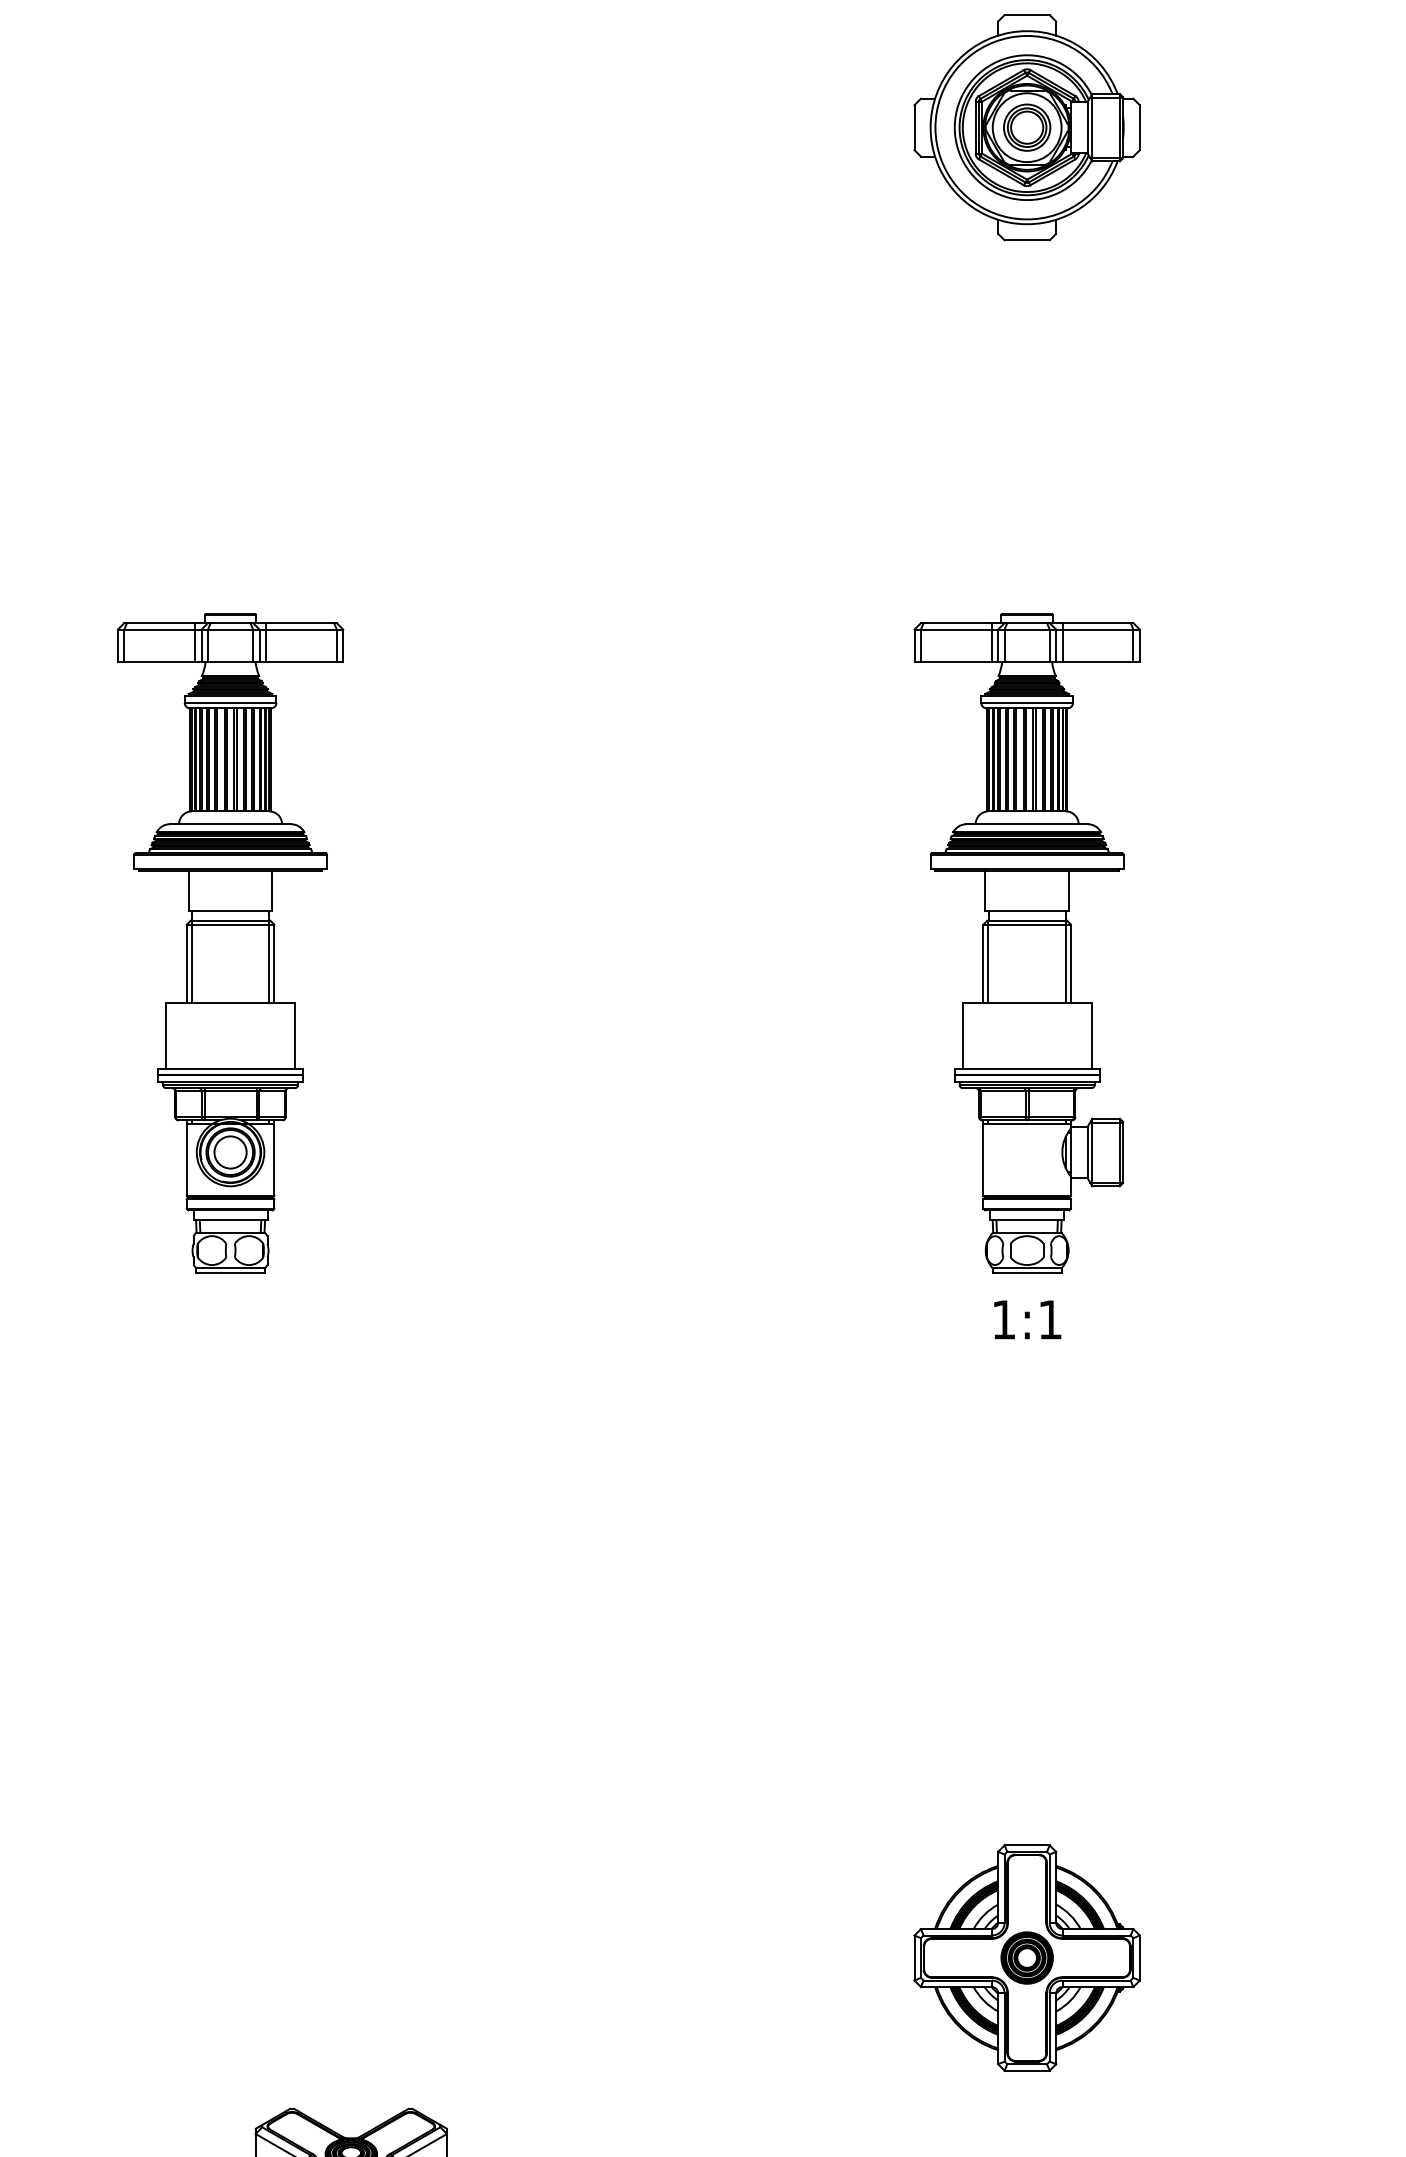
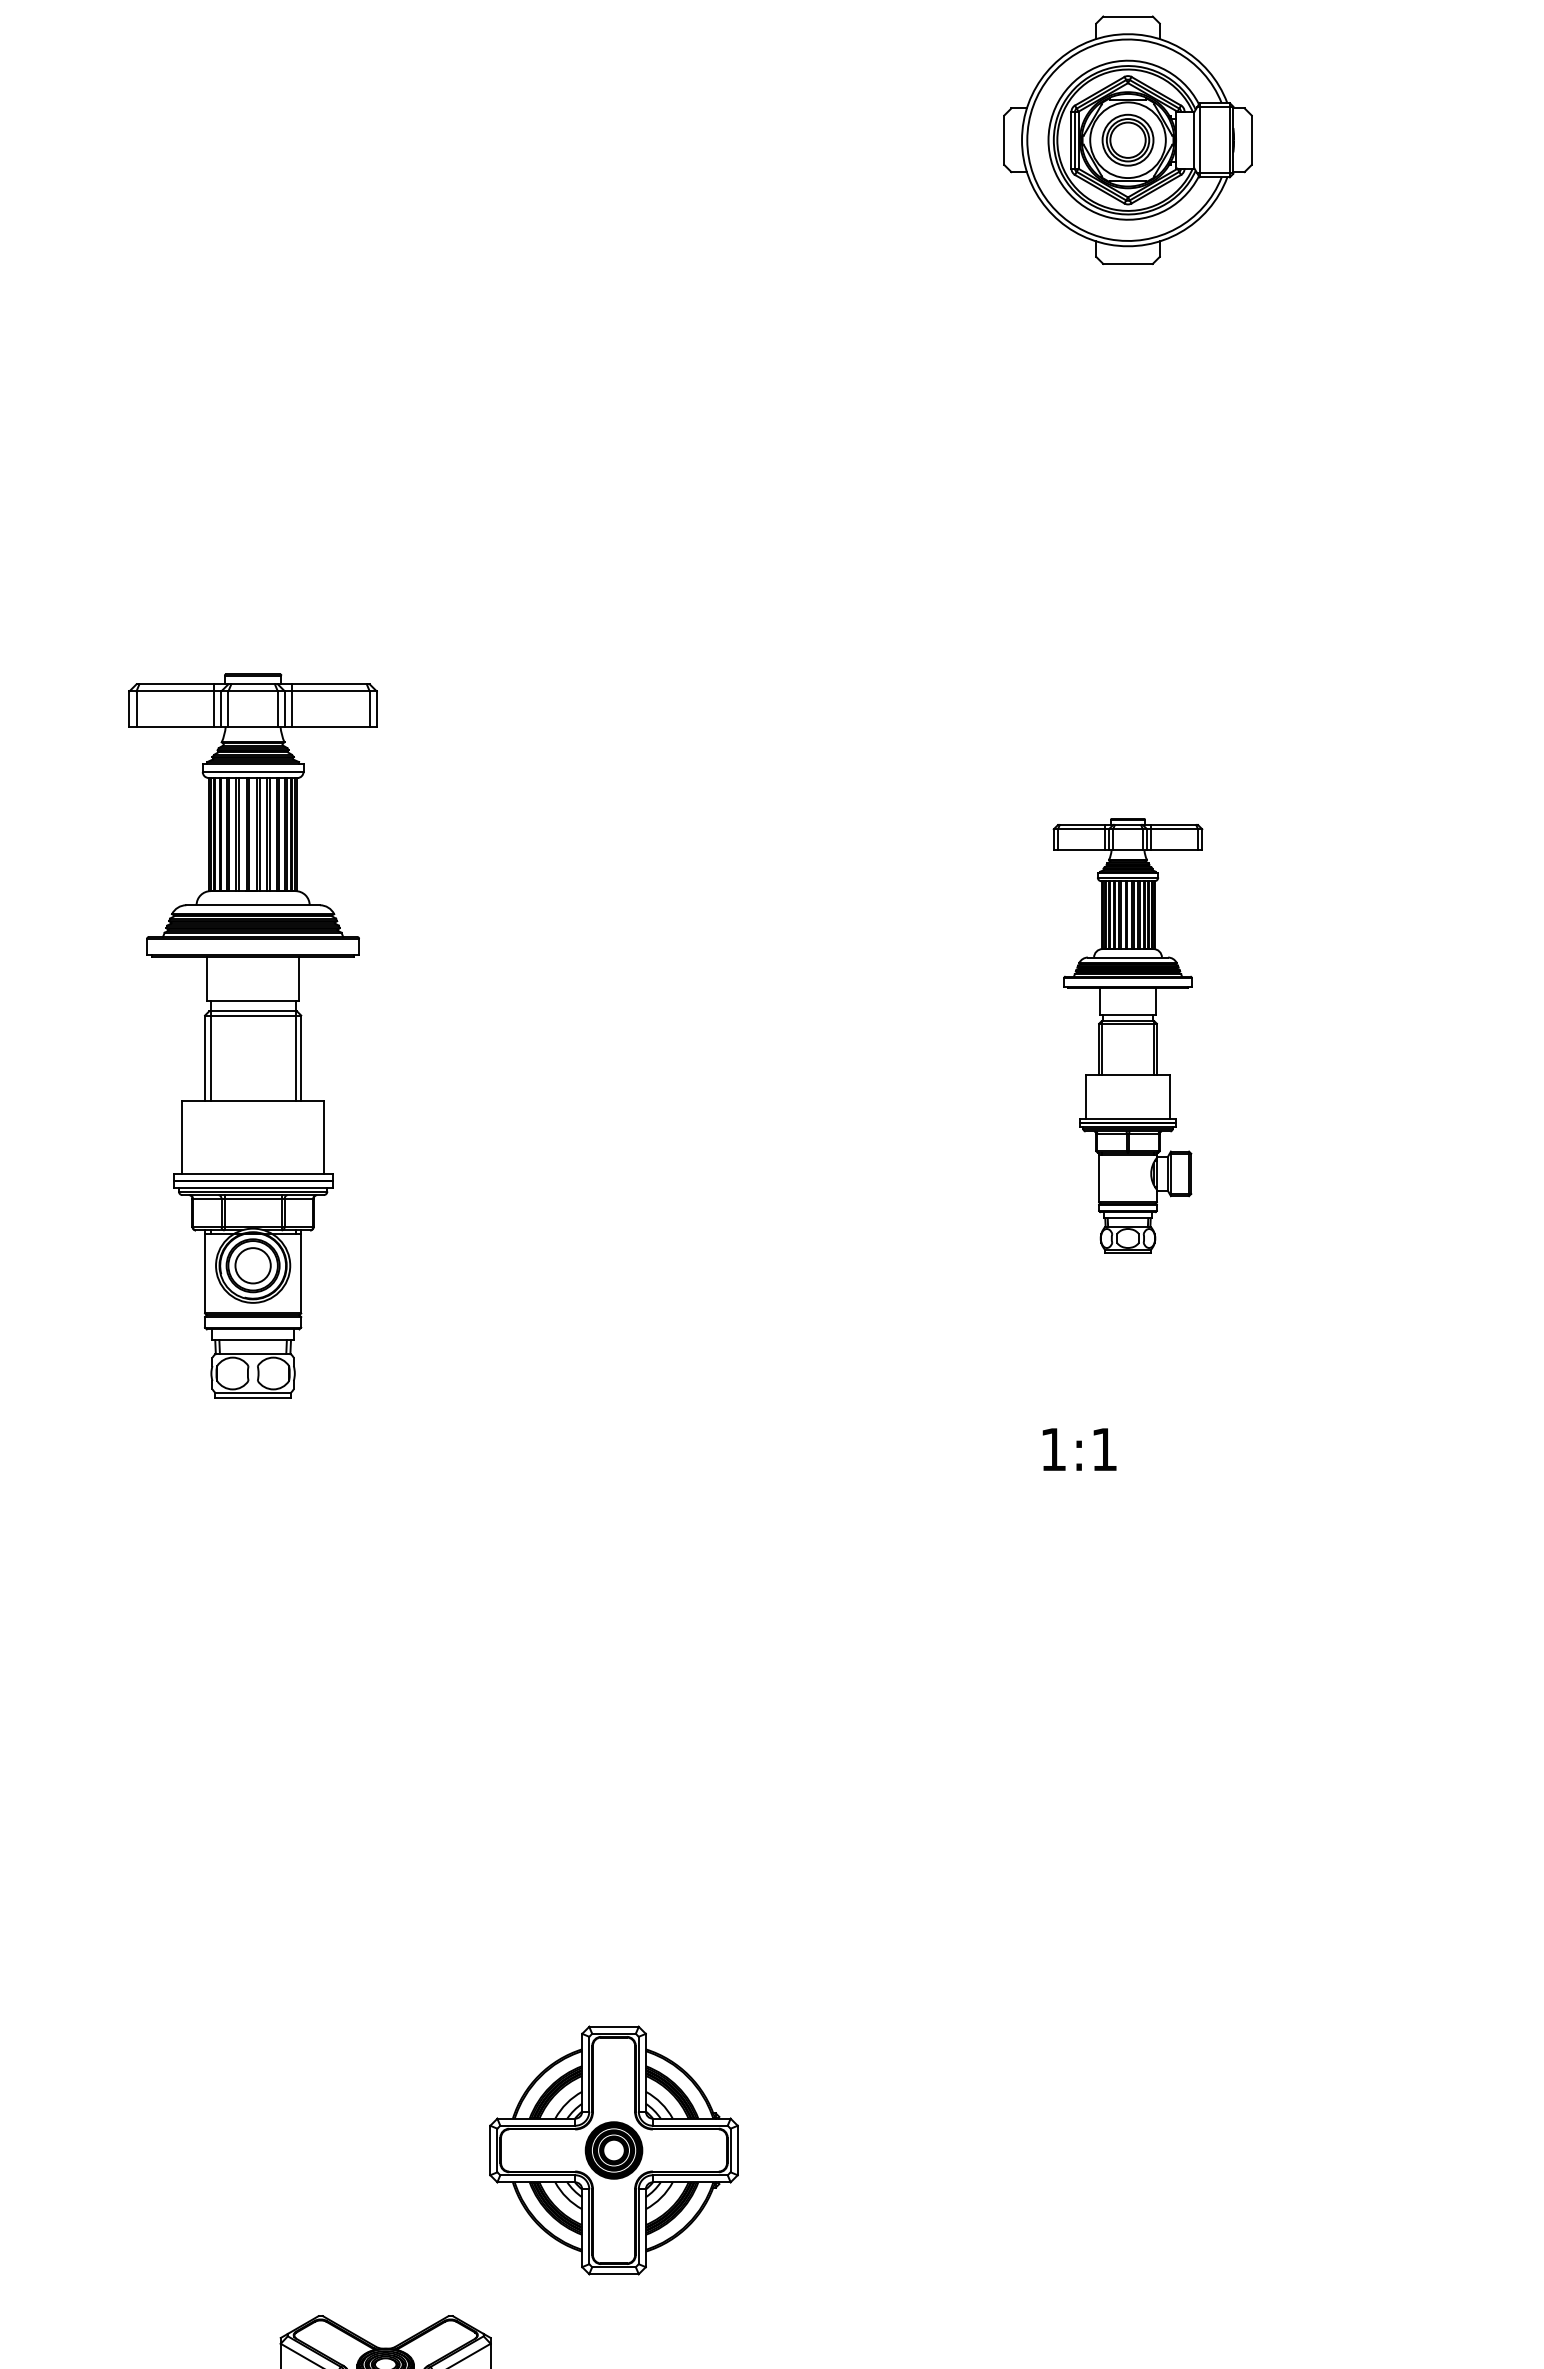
part: (1026, 942) -> (1127, 1035), size x0.6
text: (1027, 1319) -> (1079, 1449), moved
part: (1026, 1958) -> (613, 2150), moved

